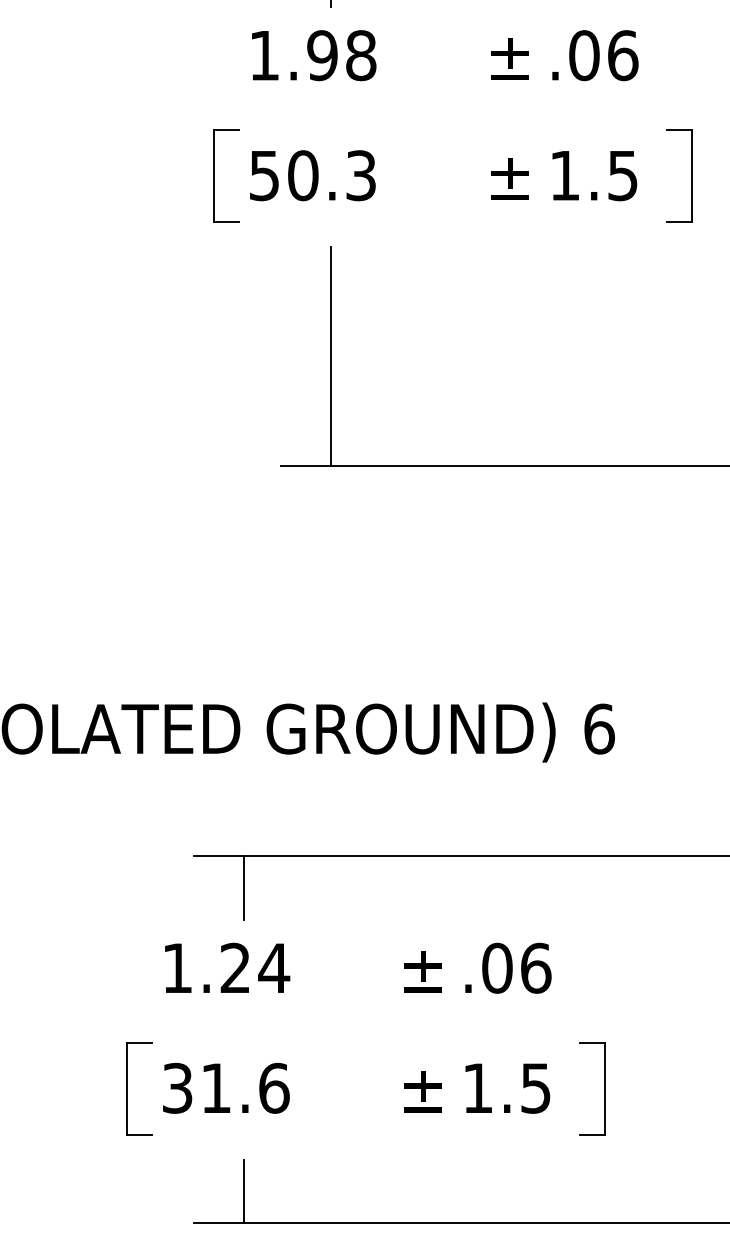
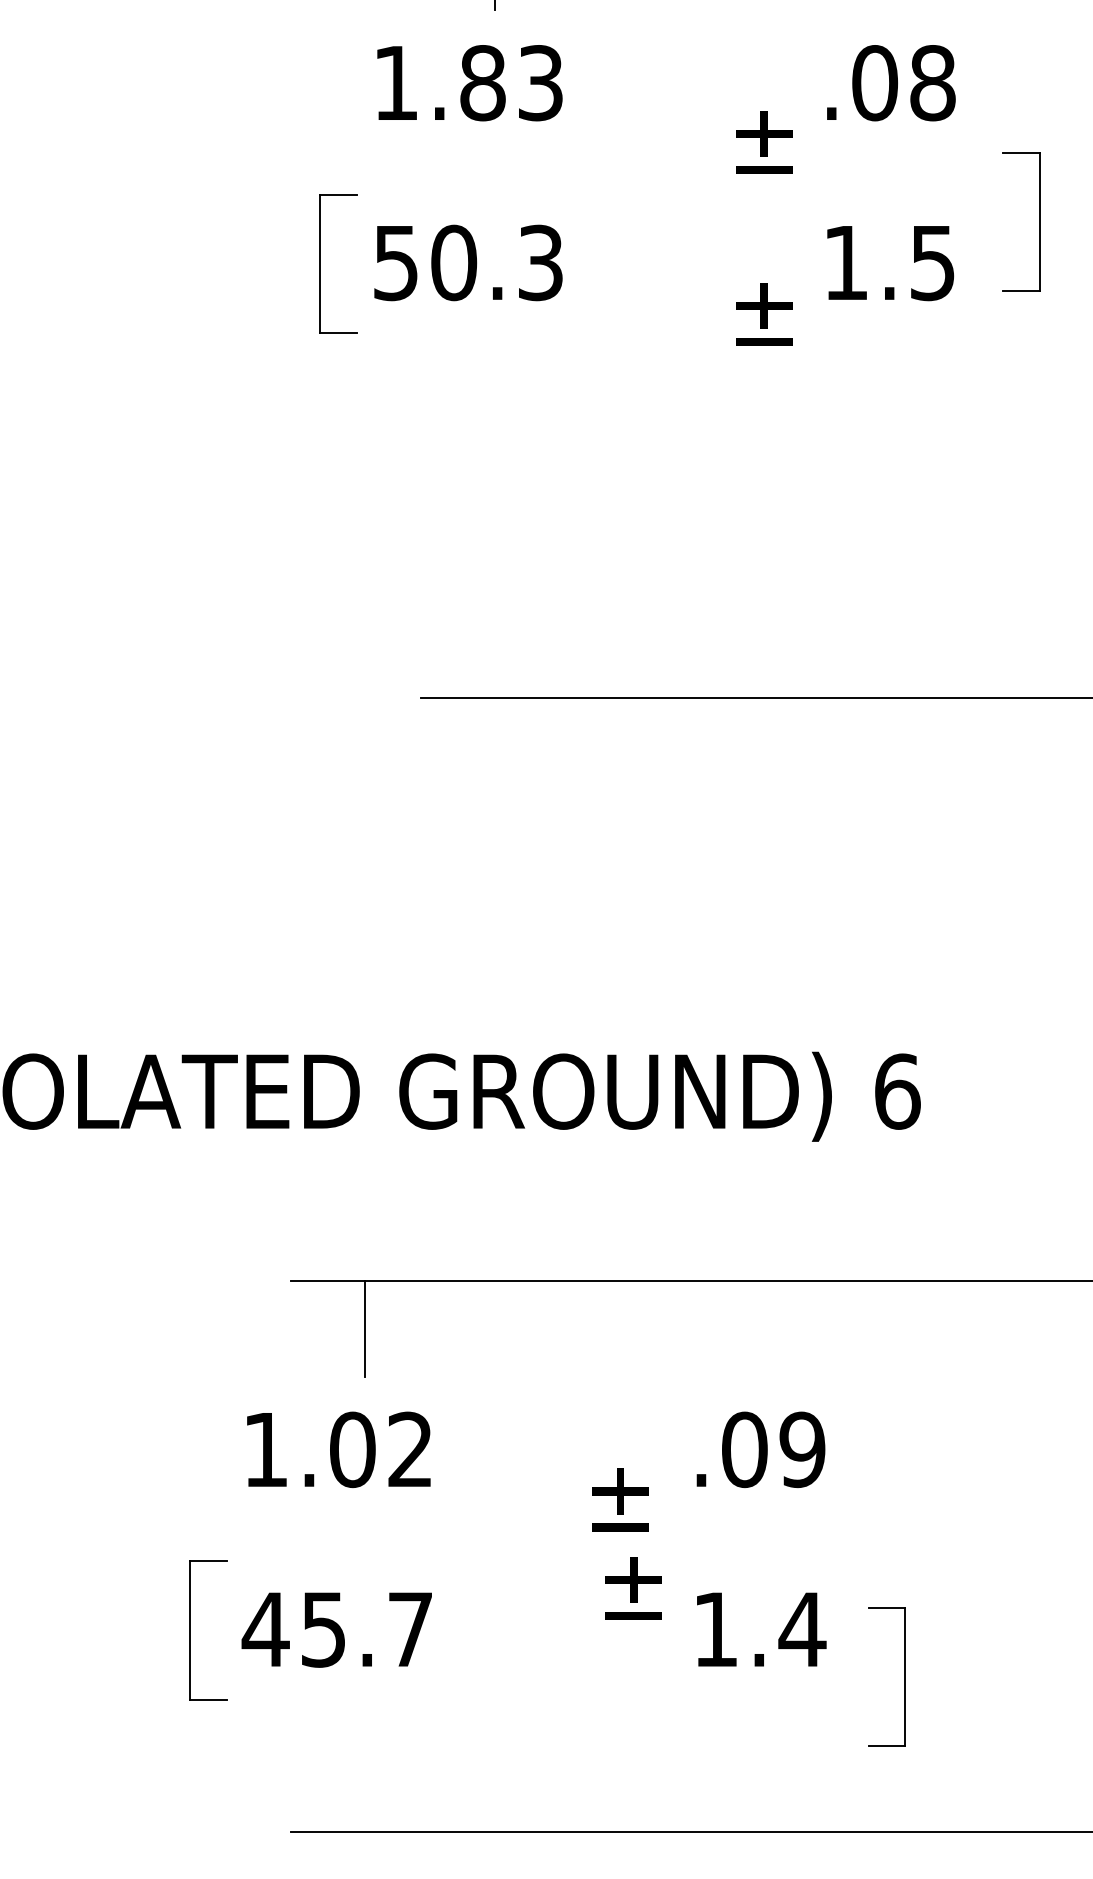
text: (341, 55) -> (511, 82), 1.98 -> 1.83
text: (623, 55) -> (933, 82), .06 -> .08
text: (509, 58) -> (762, 141), moved
part: (691, 175) -> (1039, 220), moved
text: (509, 178) -> (762, 313), moved
line: (330, 356) -> (494, 533), removed
text: (255, 967) -> (382, 1448), 1.24 -> 1.02
text: (535, 967) -> (801, 1448), .06 -> .09
text: (422, 971) -> (619, 1499), moved
text: (225, 1087) -> (337, 1628), 31.6 -> 45.7
text: (535, 1088) -> (801, 1629), 1.5 -> 1.4
part: (604, 1088) -> (905, 1676), moved
text: (422, 1091) -> (632, 1587), moved
line: (243, 1191) -> (364, 1784), removed

